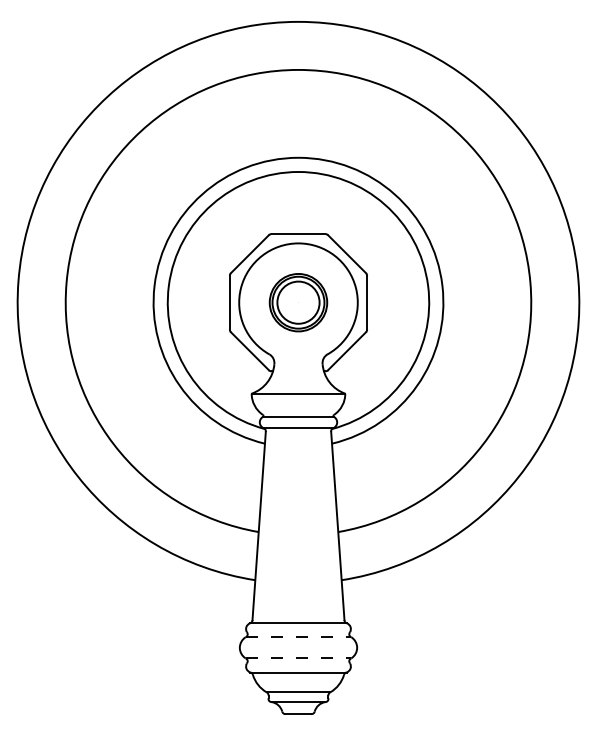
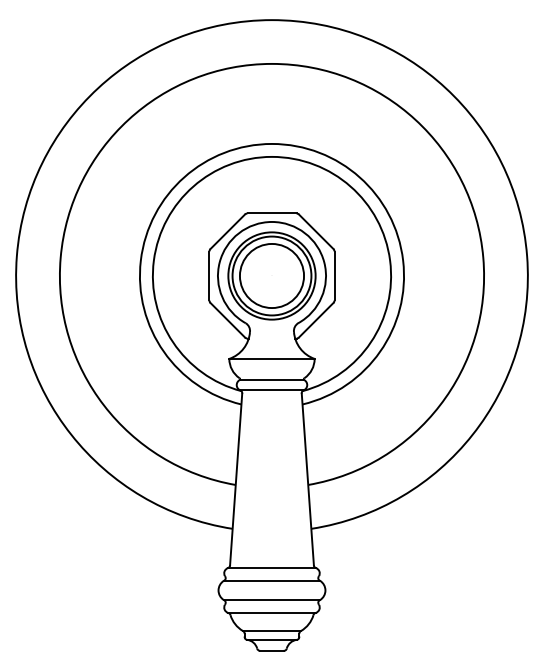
part: (297, 302) -> (271, 275), size x1.67
line: (299, 636) -> (272, 580), dashed -> solid
line: (299, 658) -> (272, 600), dashed -> solid

